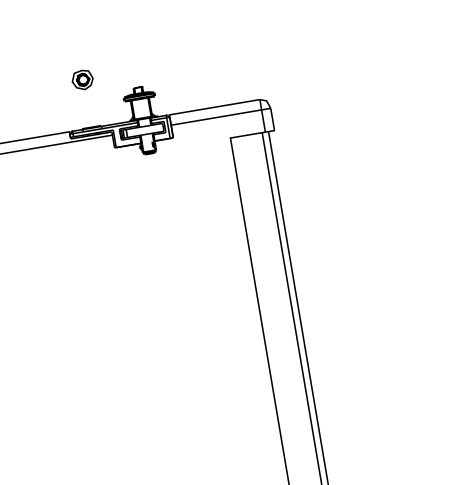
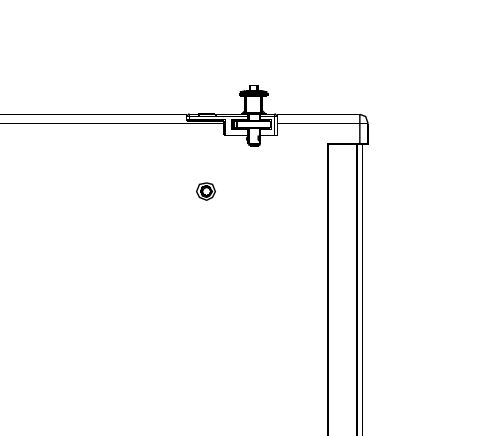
part: (82, 80) -> (205, 191), moved

